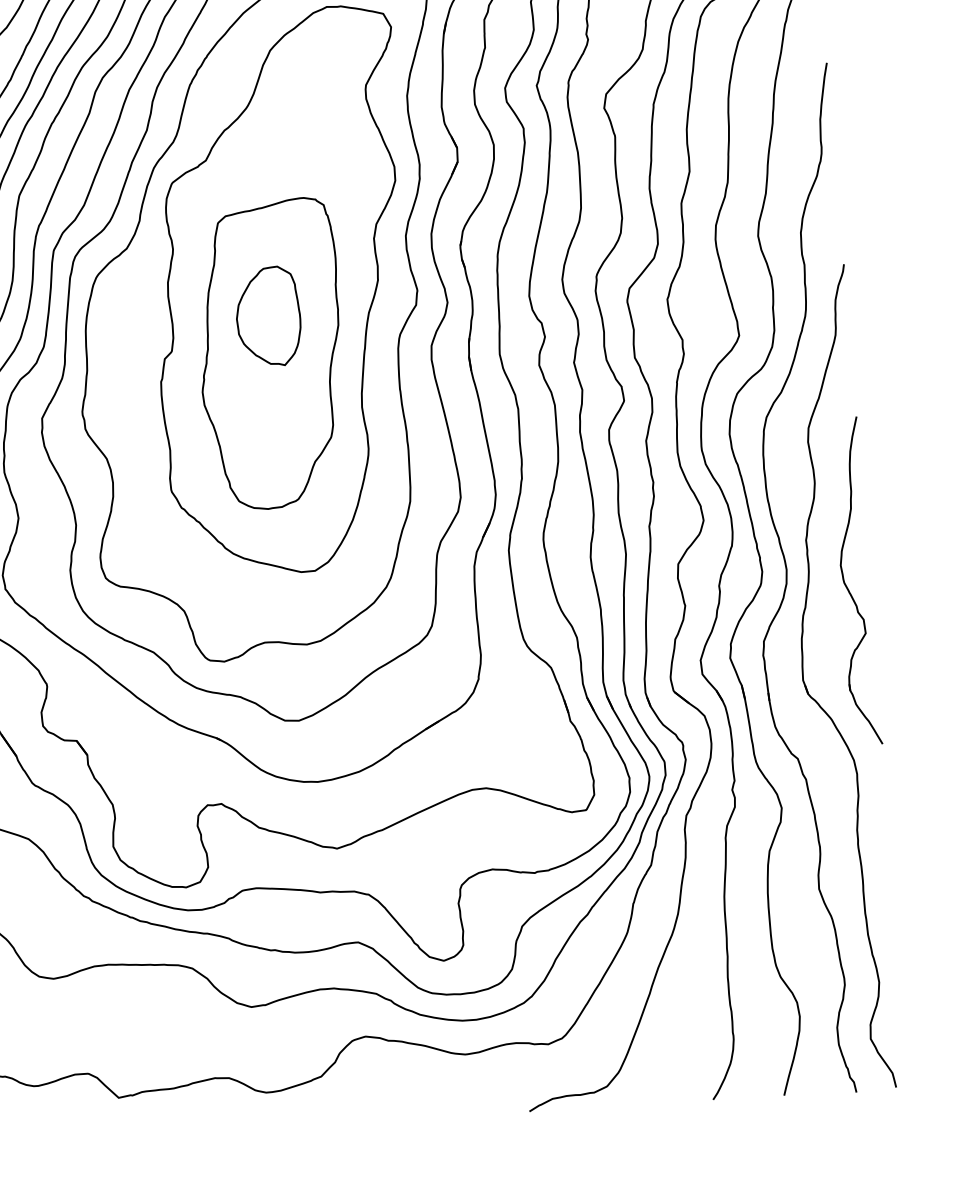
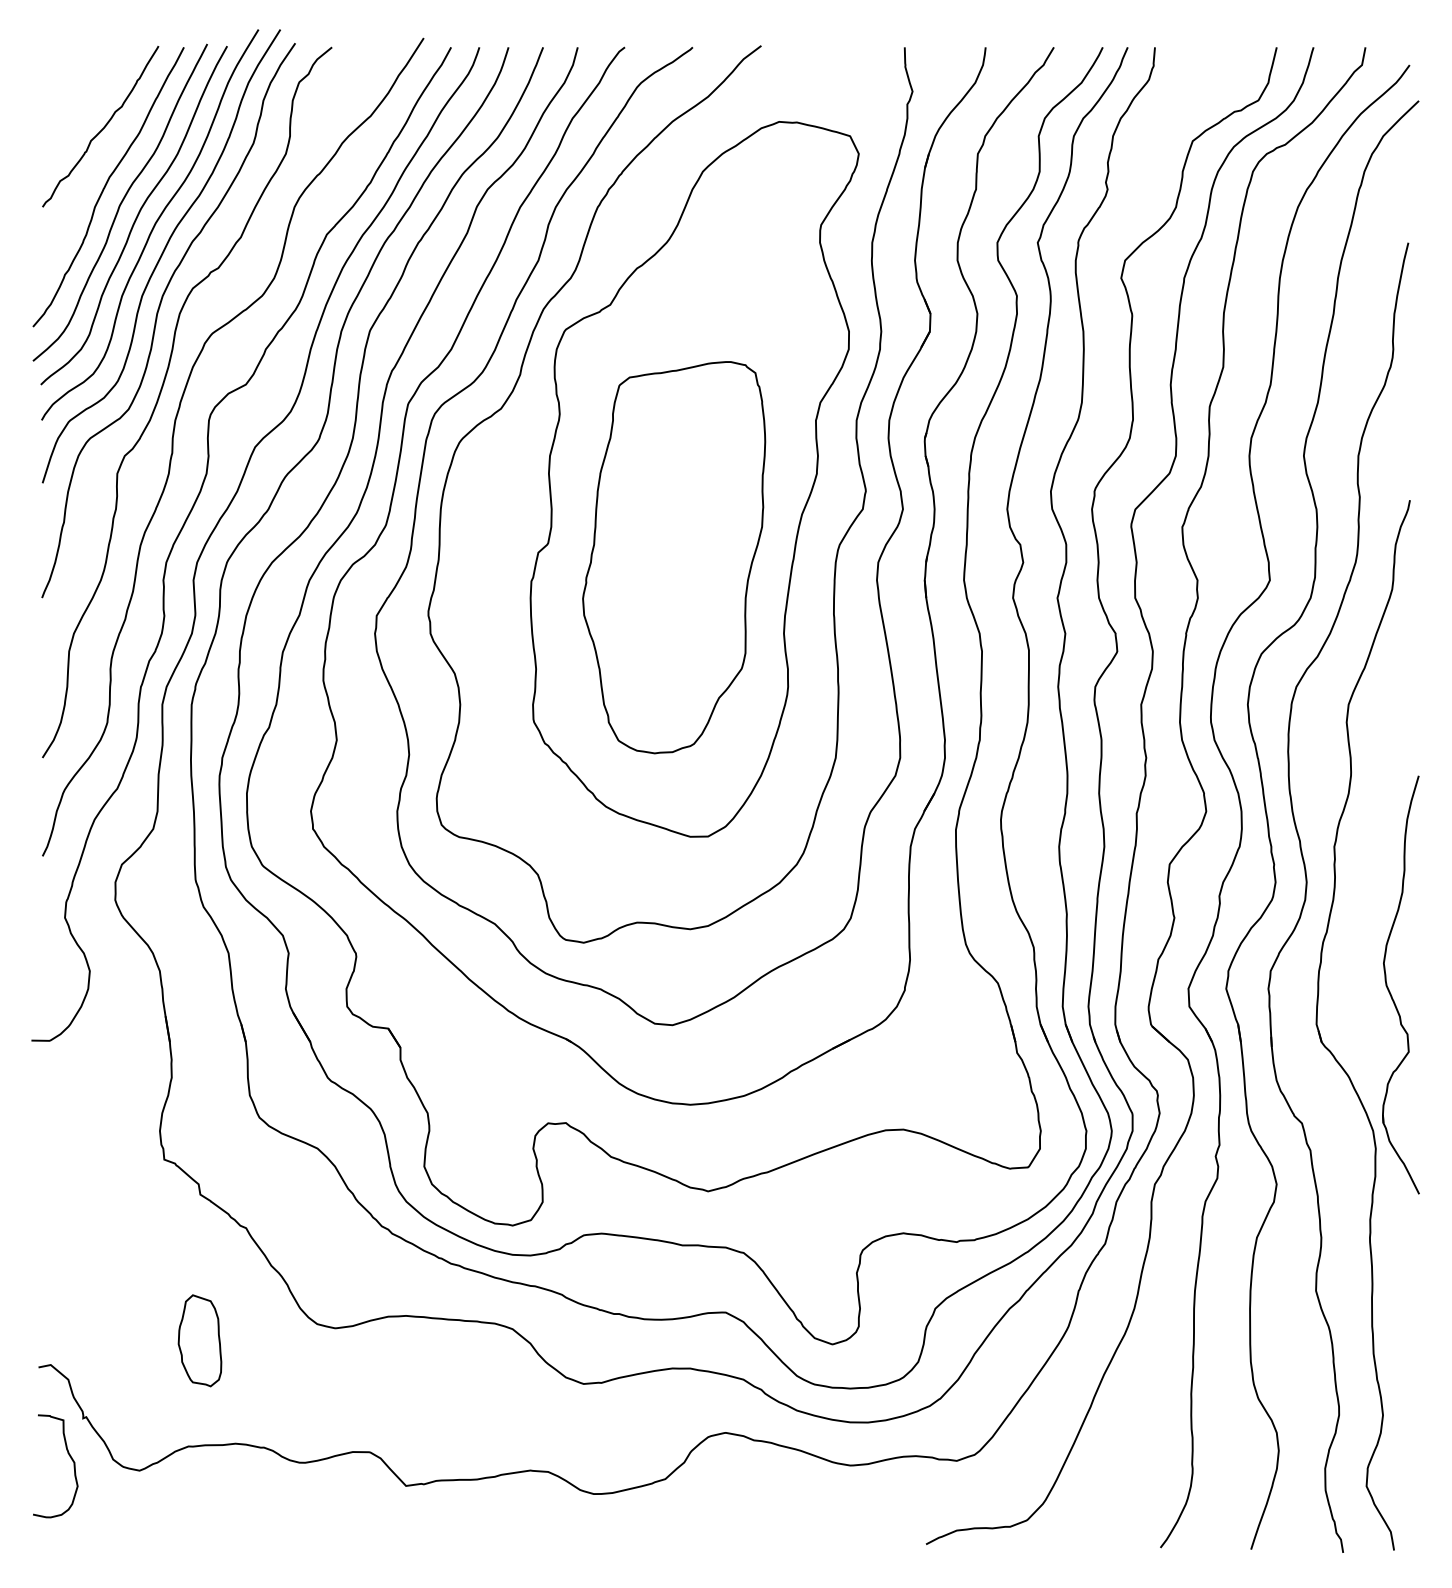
part: (268, 316) -> (674, 509), removed
part: (846, 585) -> (1389, 989), moved

